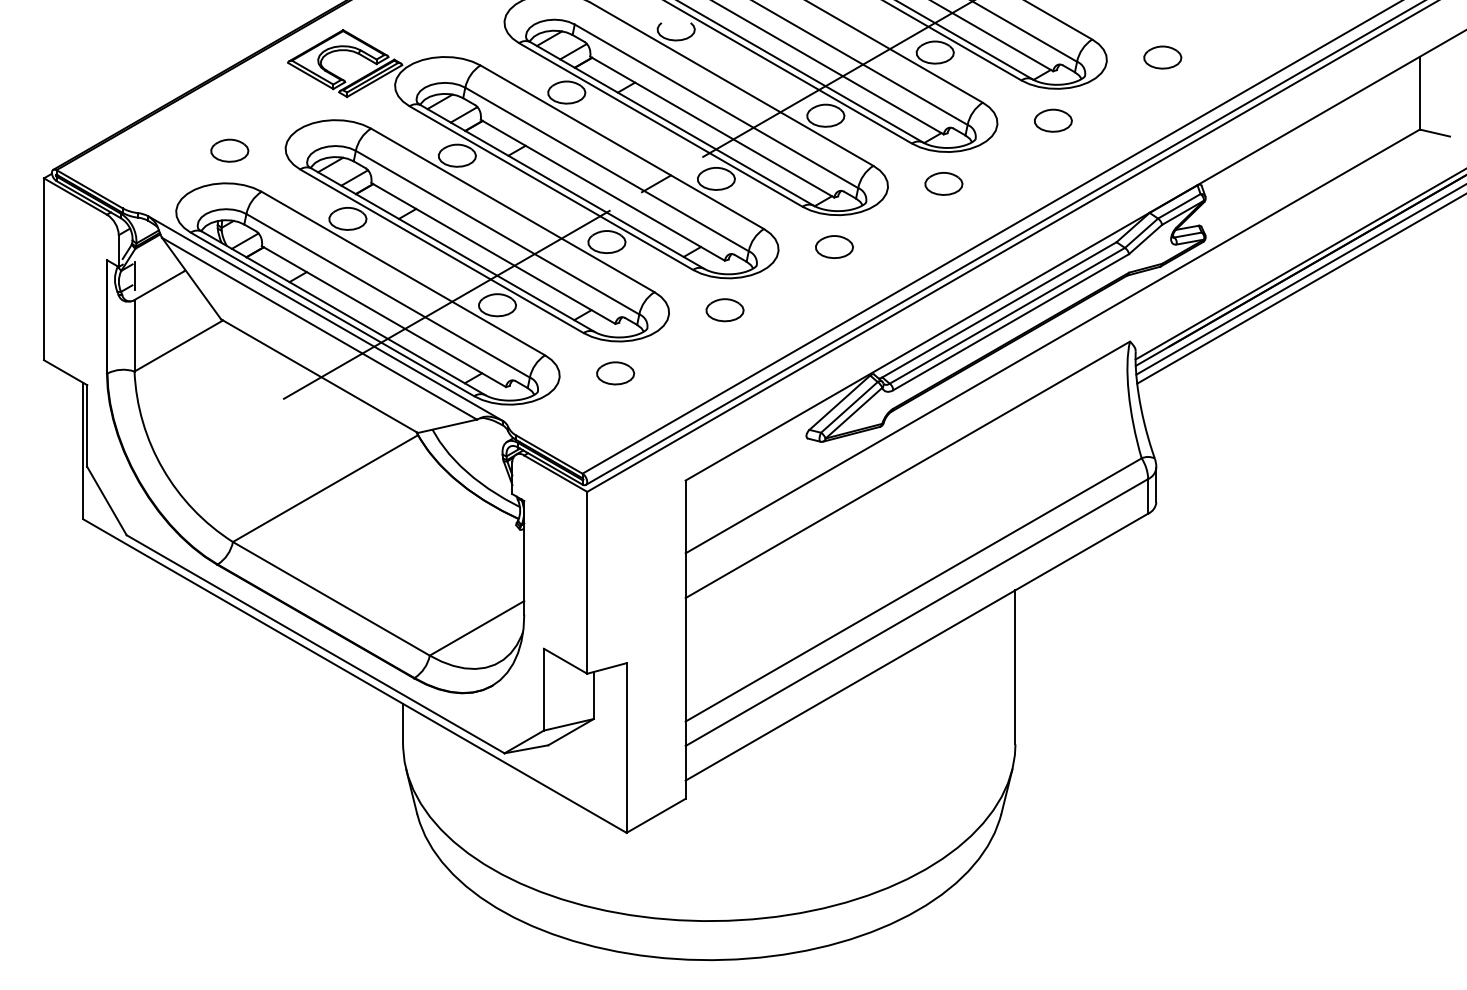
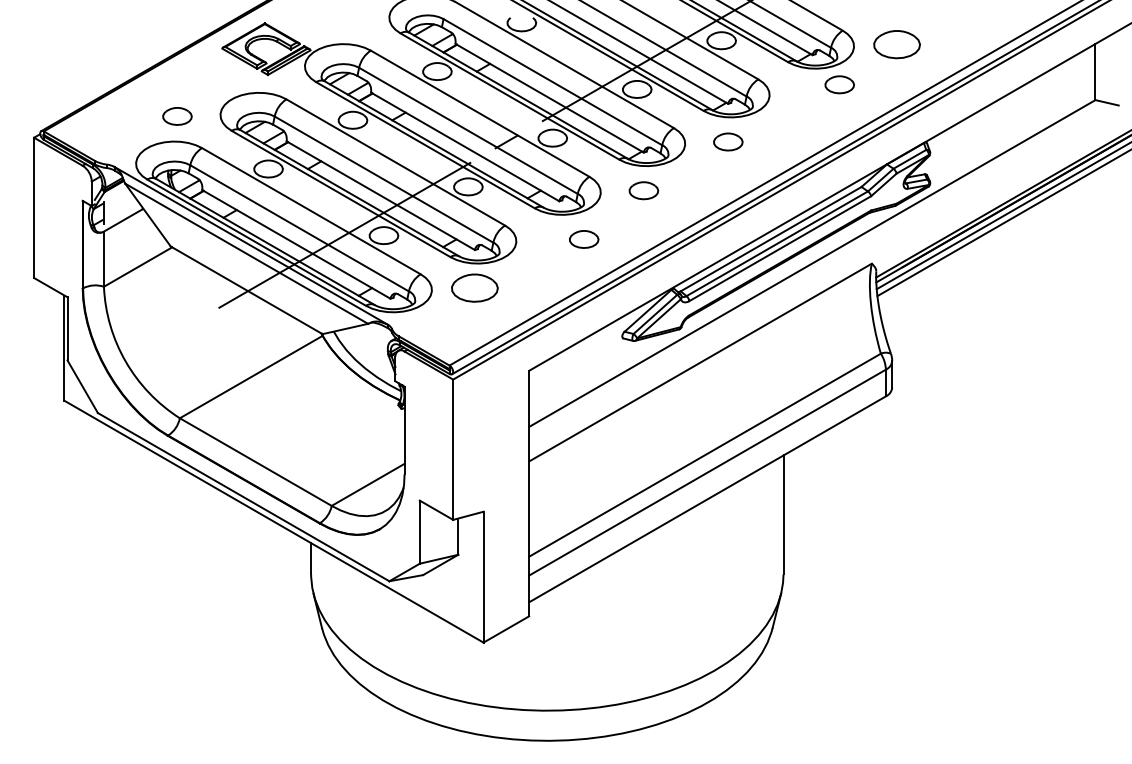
part: (1162, 57) -> (896, 44), size x1.6
part: (1053, 120) -> (839, 84), moved
part: (724, 310) -> (583, 239), moved
part: (615, 373) -> (474, 288), size x1.6

